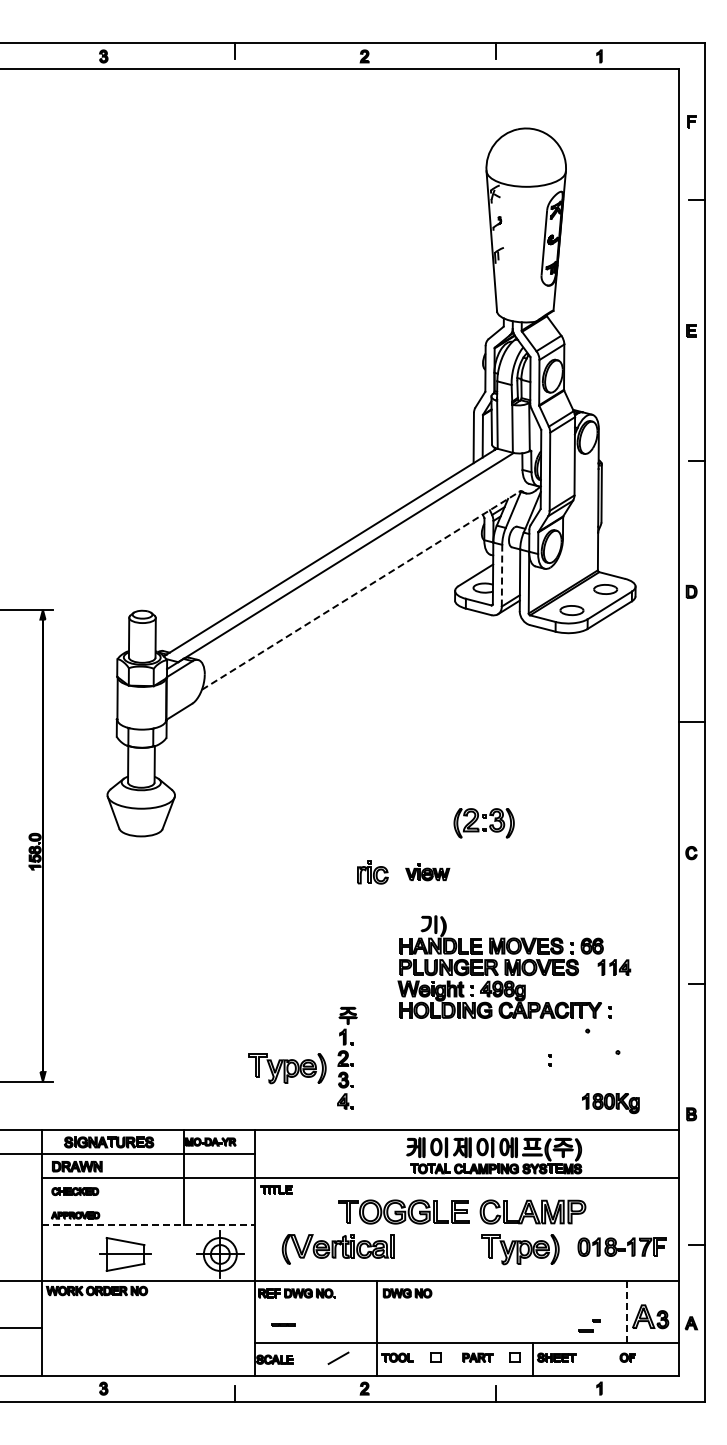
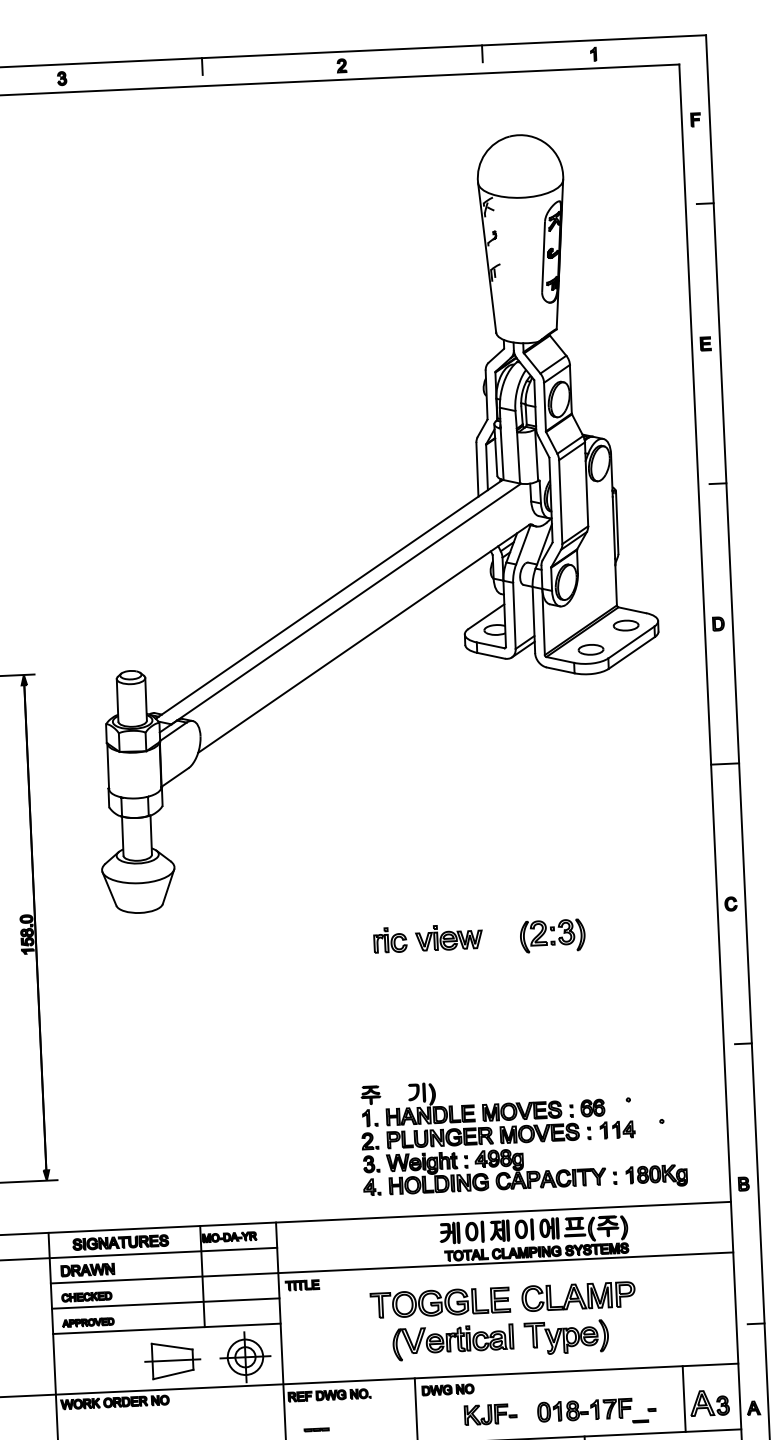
line: (502, 575) -> (514, 615), dashed -> solid
line: (361, 590) -> (364, 638), dashed -> solid
part: (483, 823) -> (552, 936), moved
part: (427, 872) -> (448, 937), size x1.43
part: (514, 966) -> (510, 1133), moved
part: (287, 1068) -> (308, 1154), removed
line: (148, 1201) -> (165, 1303), added
line: (148, 1224) -> (166, 1328), dashed -> solid
part: (621, 1246) -> (584, 1409), moved
part: (337, 1249) -> (452, 1342), moved
part: (125, 1254) -> (172, 1360), moved
line: (626, 1311) -> (683, 1398), dashed -> solid
part: (445, 1317) -> (489, 1413), added

